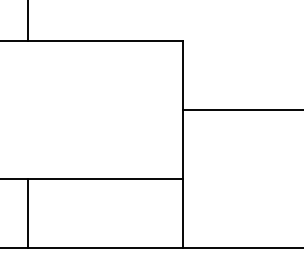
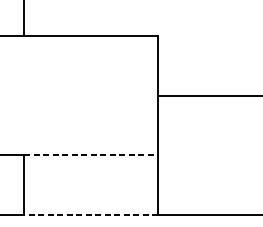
line: (105, 179) -> (91, 155), solid -> dashed
line: (104, 248) -> (90, 215), solid -> dashed

